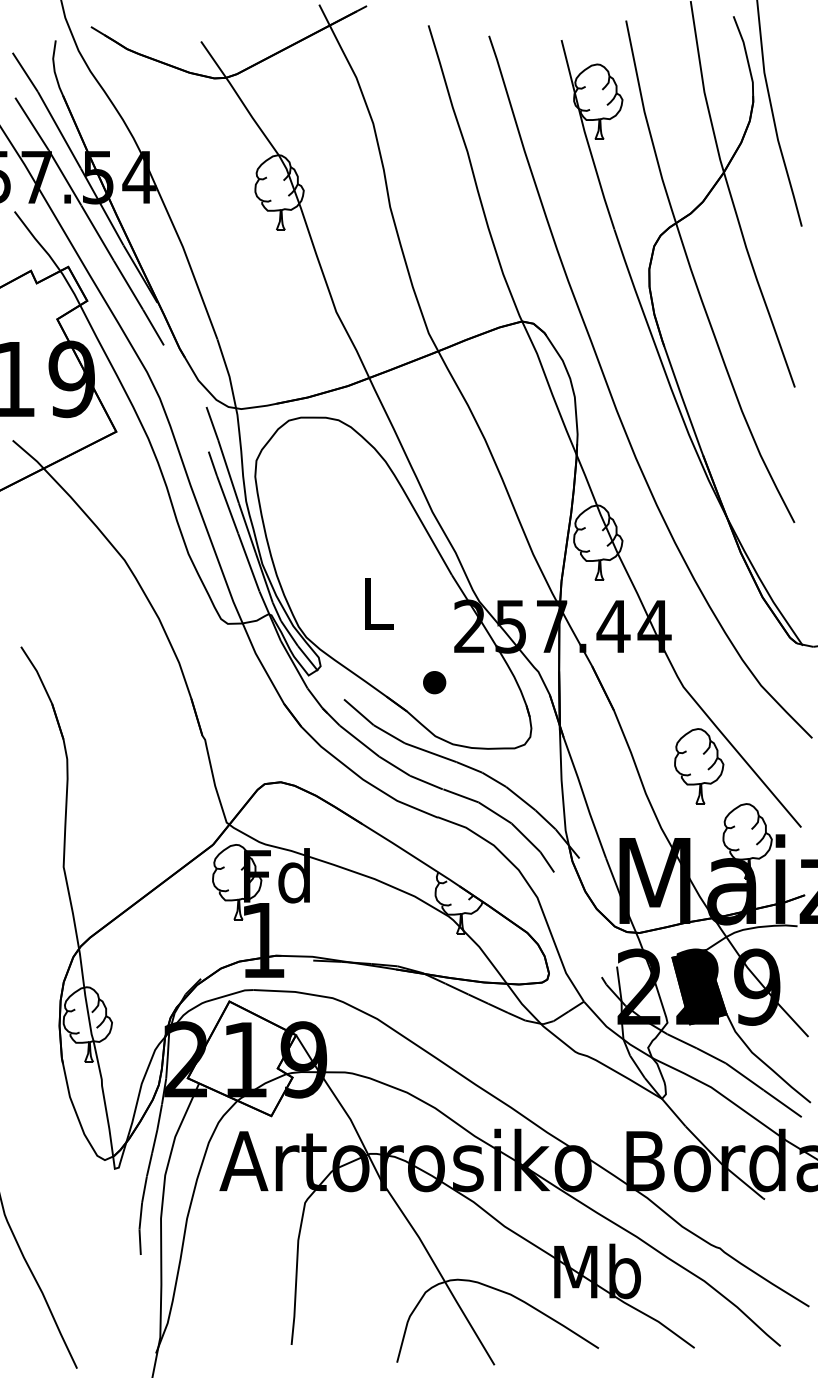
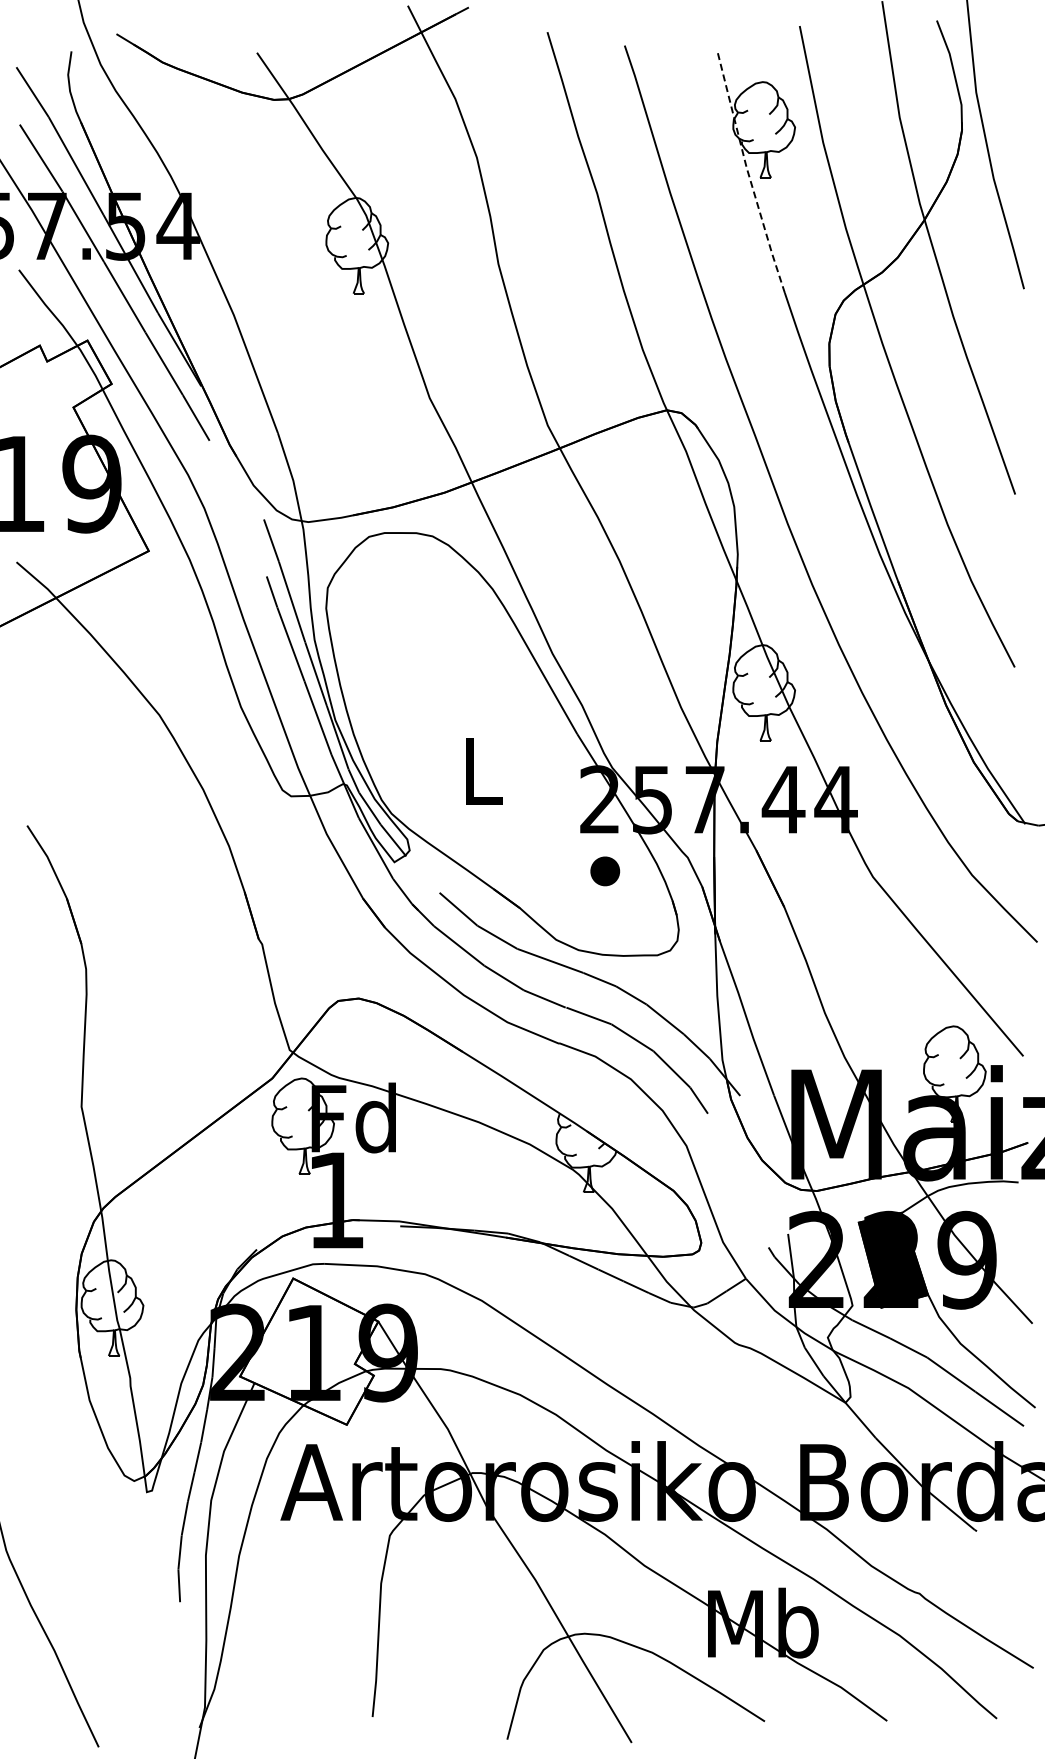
line: (586, 135) -> (748, 172), solid -> dashed
part: (434, 682) -> (605, 871), moved
part: (698, 765) -> (892, 977), removed

